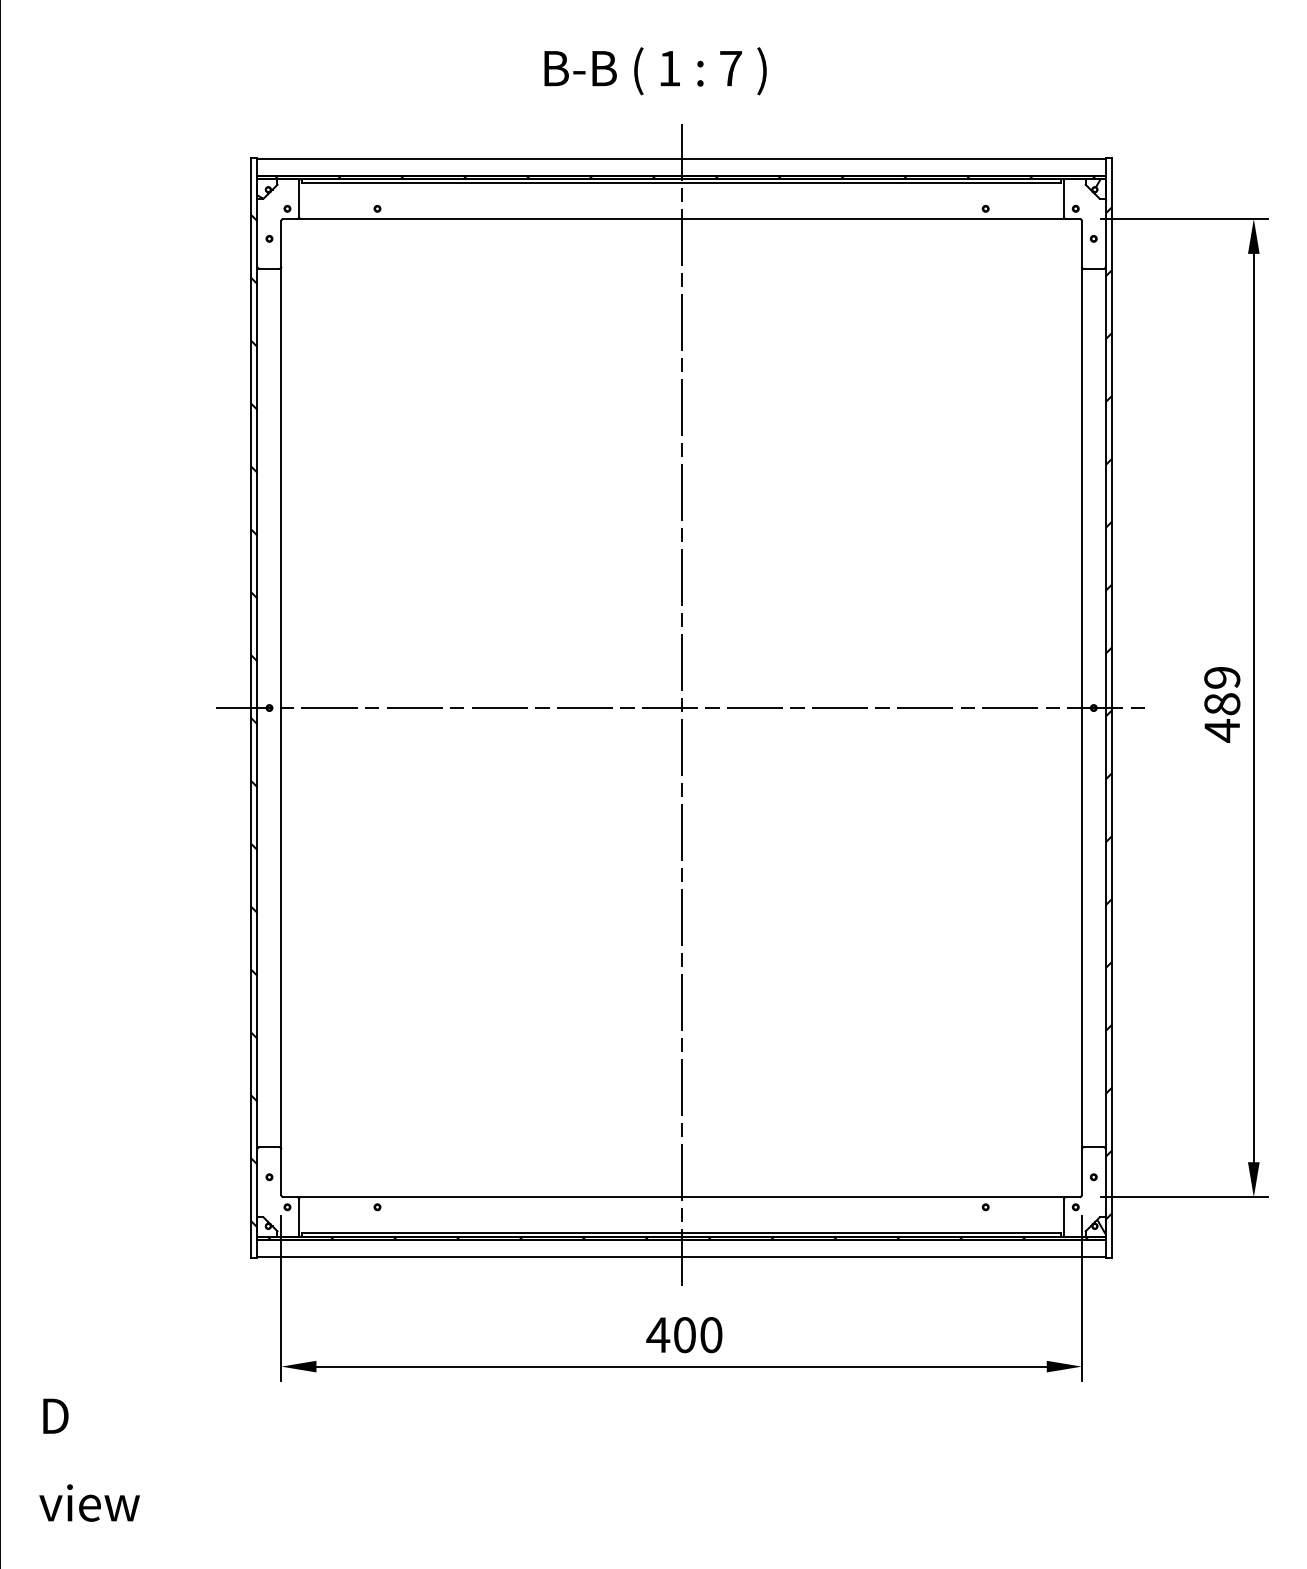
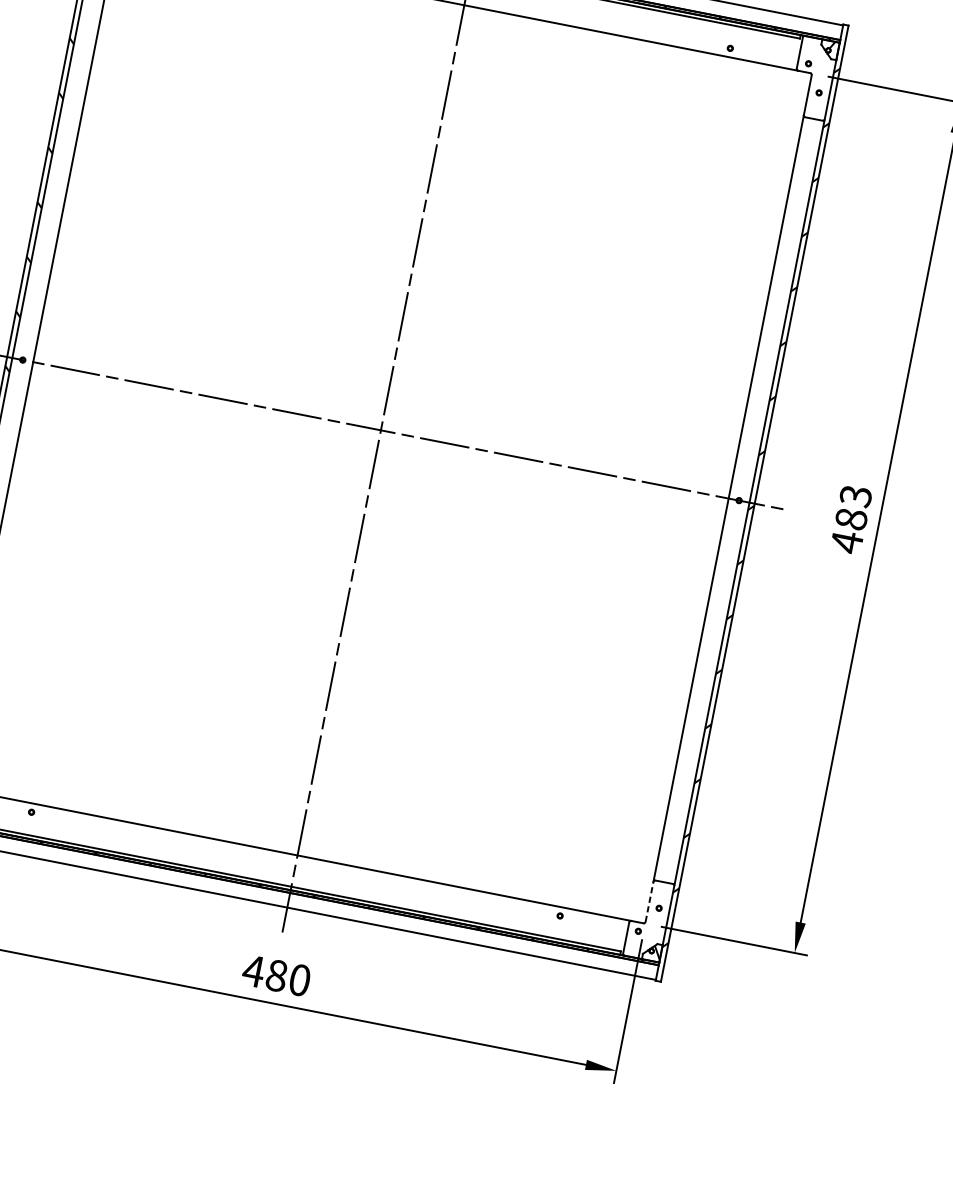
text: (1222, 678) -> (855, 496), 489 -> 483
line: (1081, 1171) -> (649, 901), solid -> dashed
text: (684, 1335) -> (276, 976), 400 -> 480

